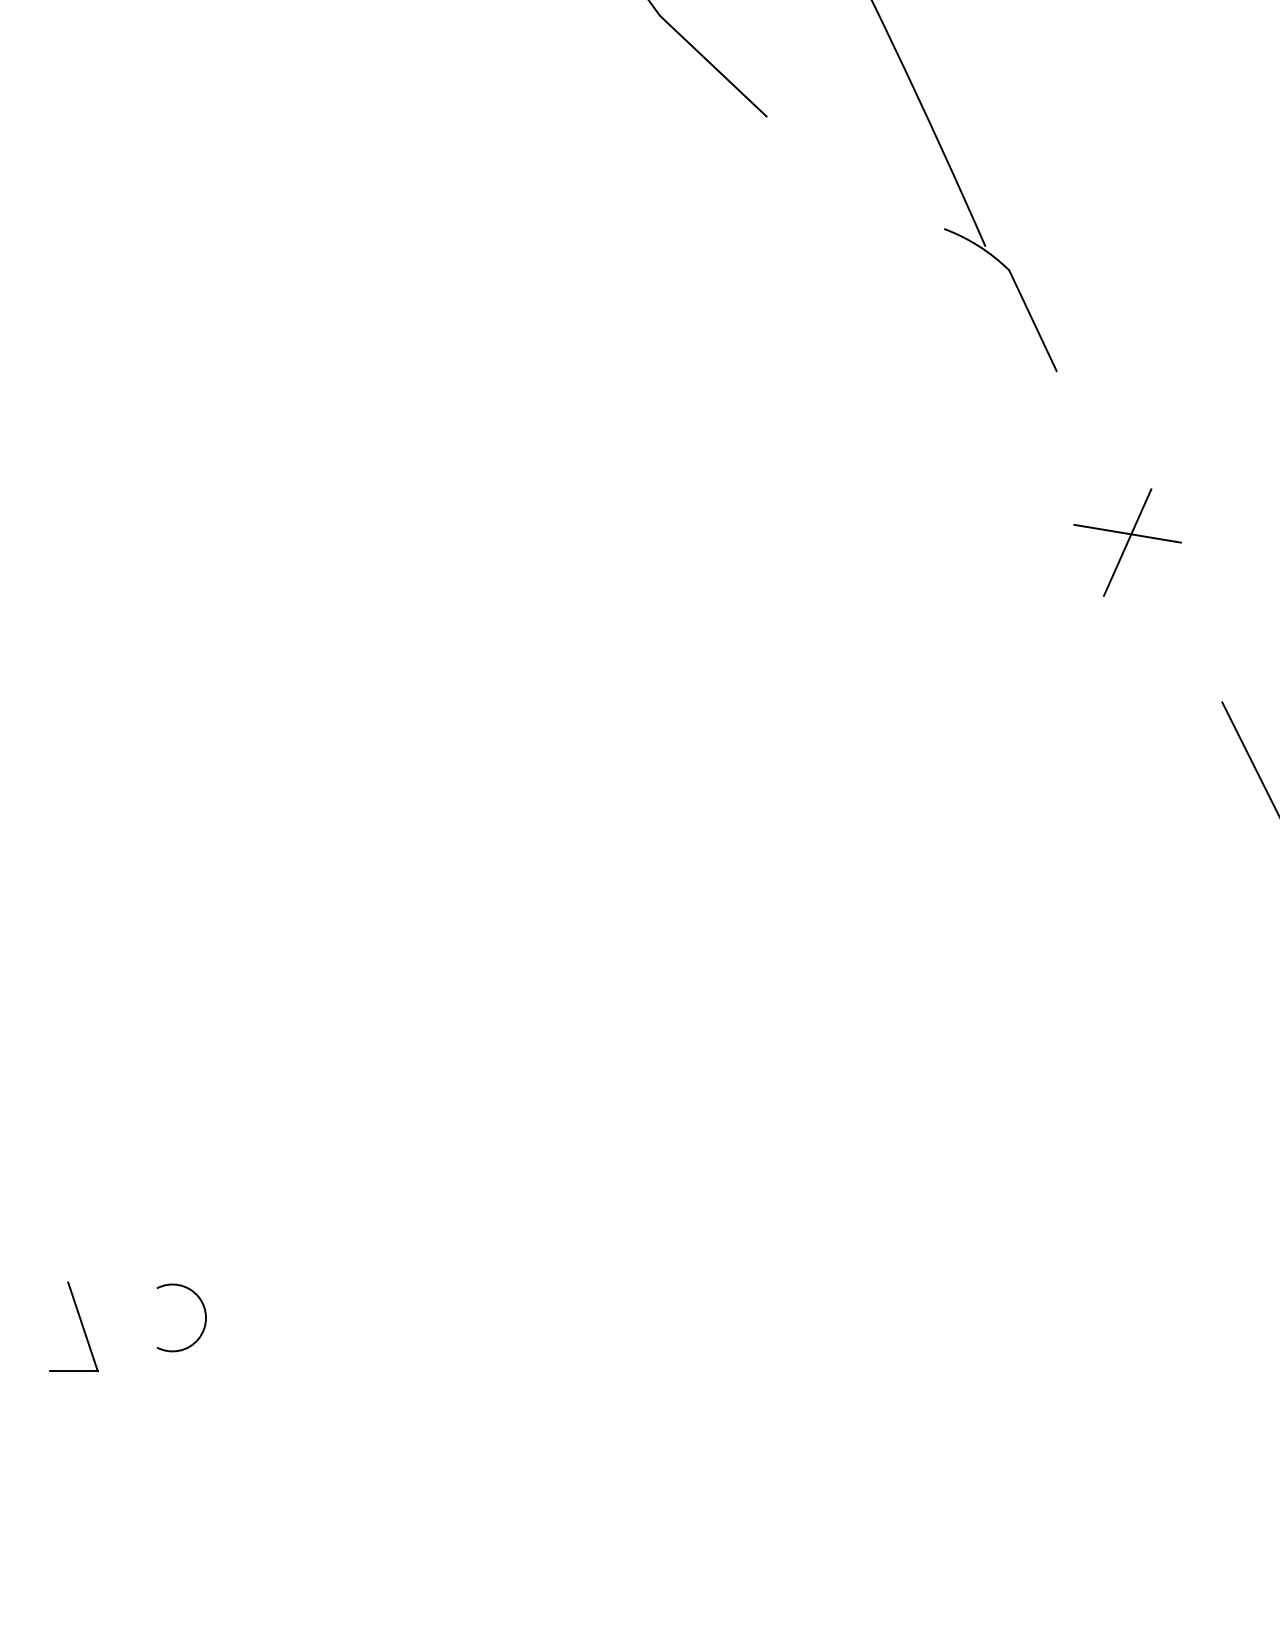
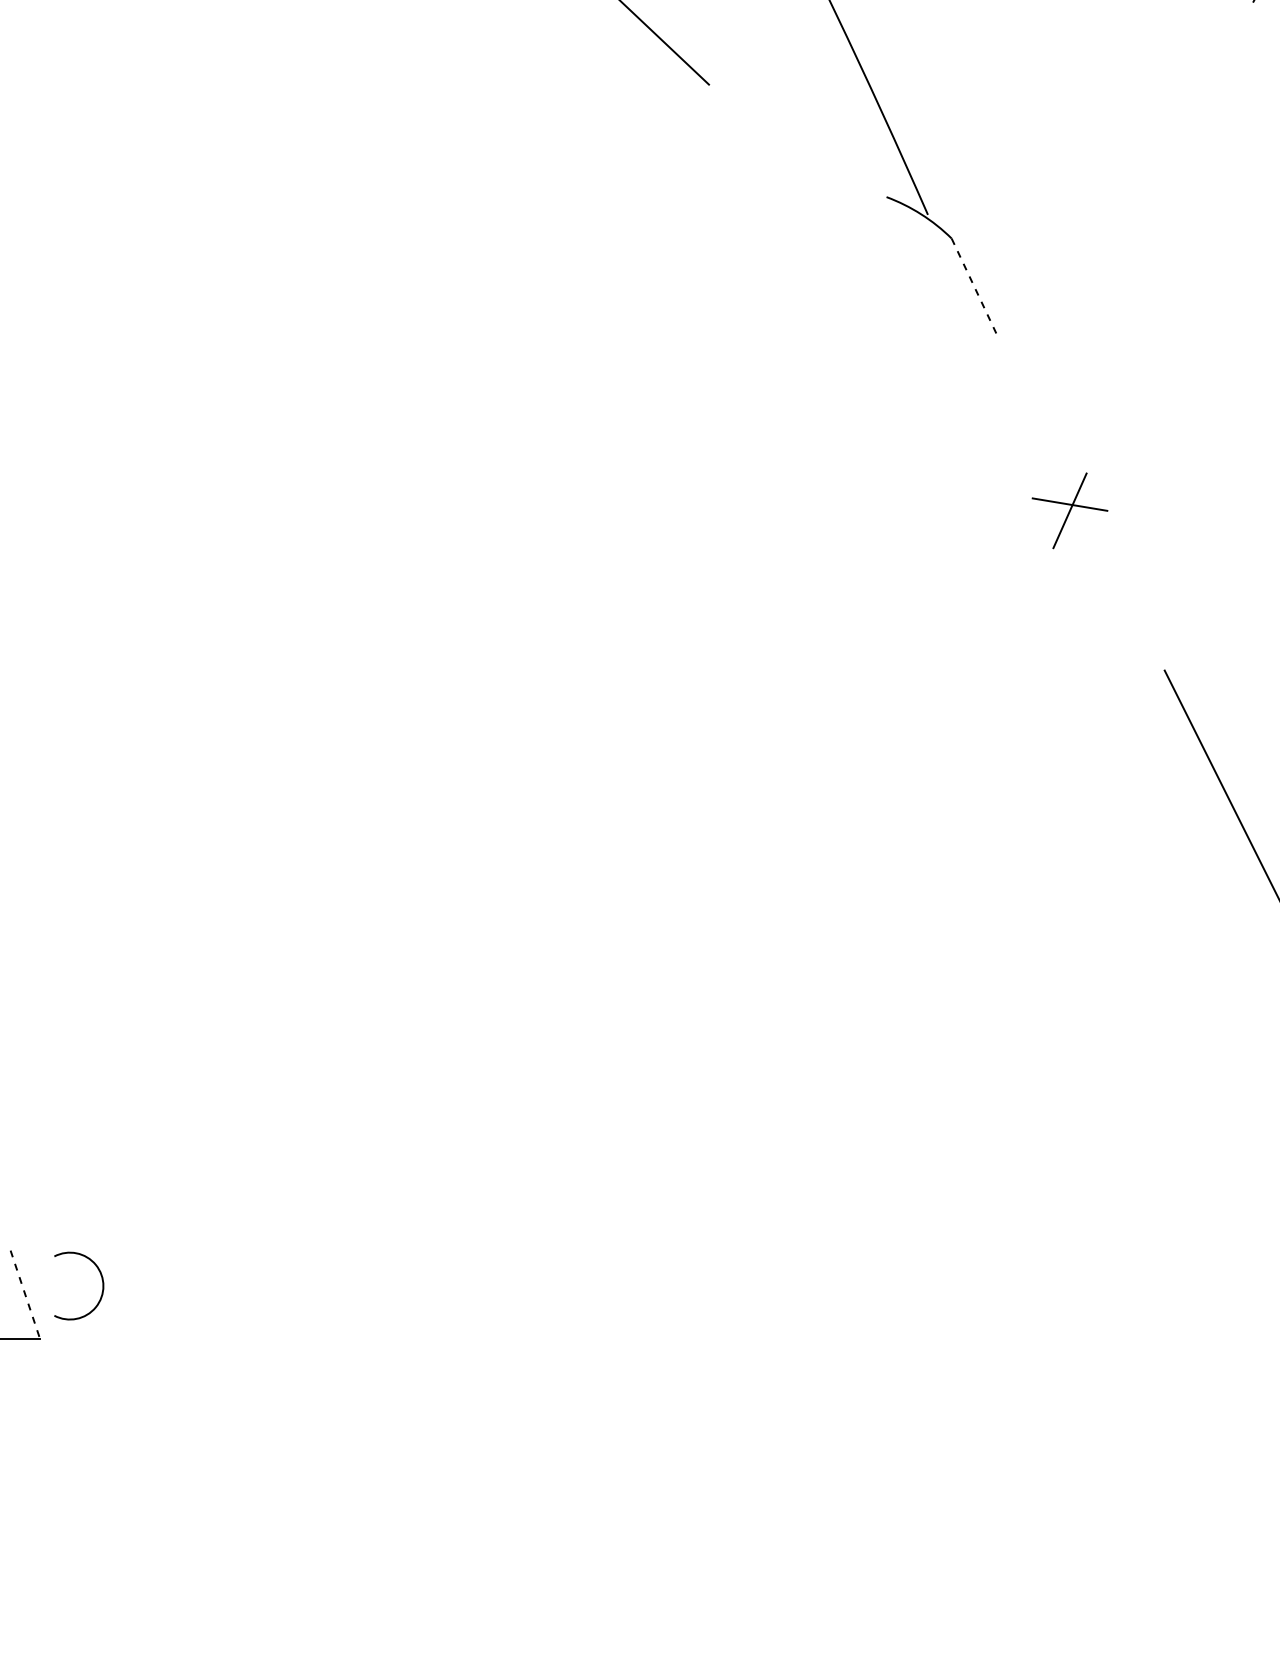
line: (1033, 320) -> (975, 288), solid -> dashed
part: (1127, 542) -> (1069, 510), size x0.7
arc: (204, 1311) -> (101, 1279), moved
line: (83, 1326) -> (25, 1294), solid -> dashed

